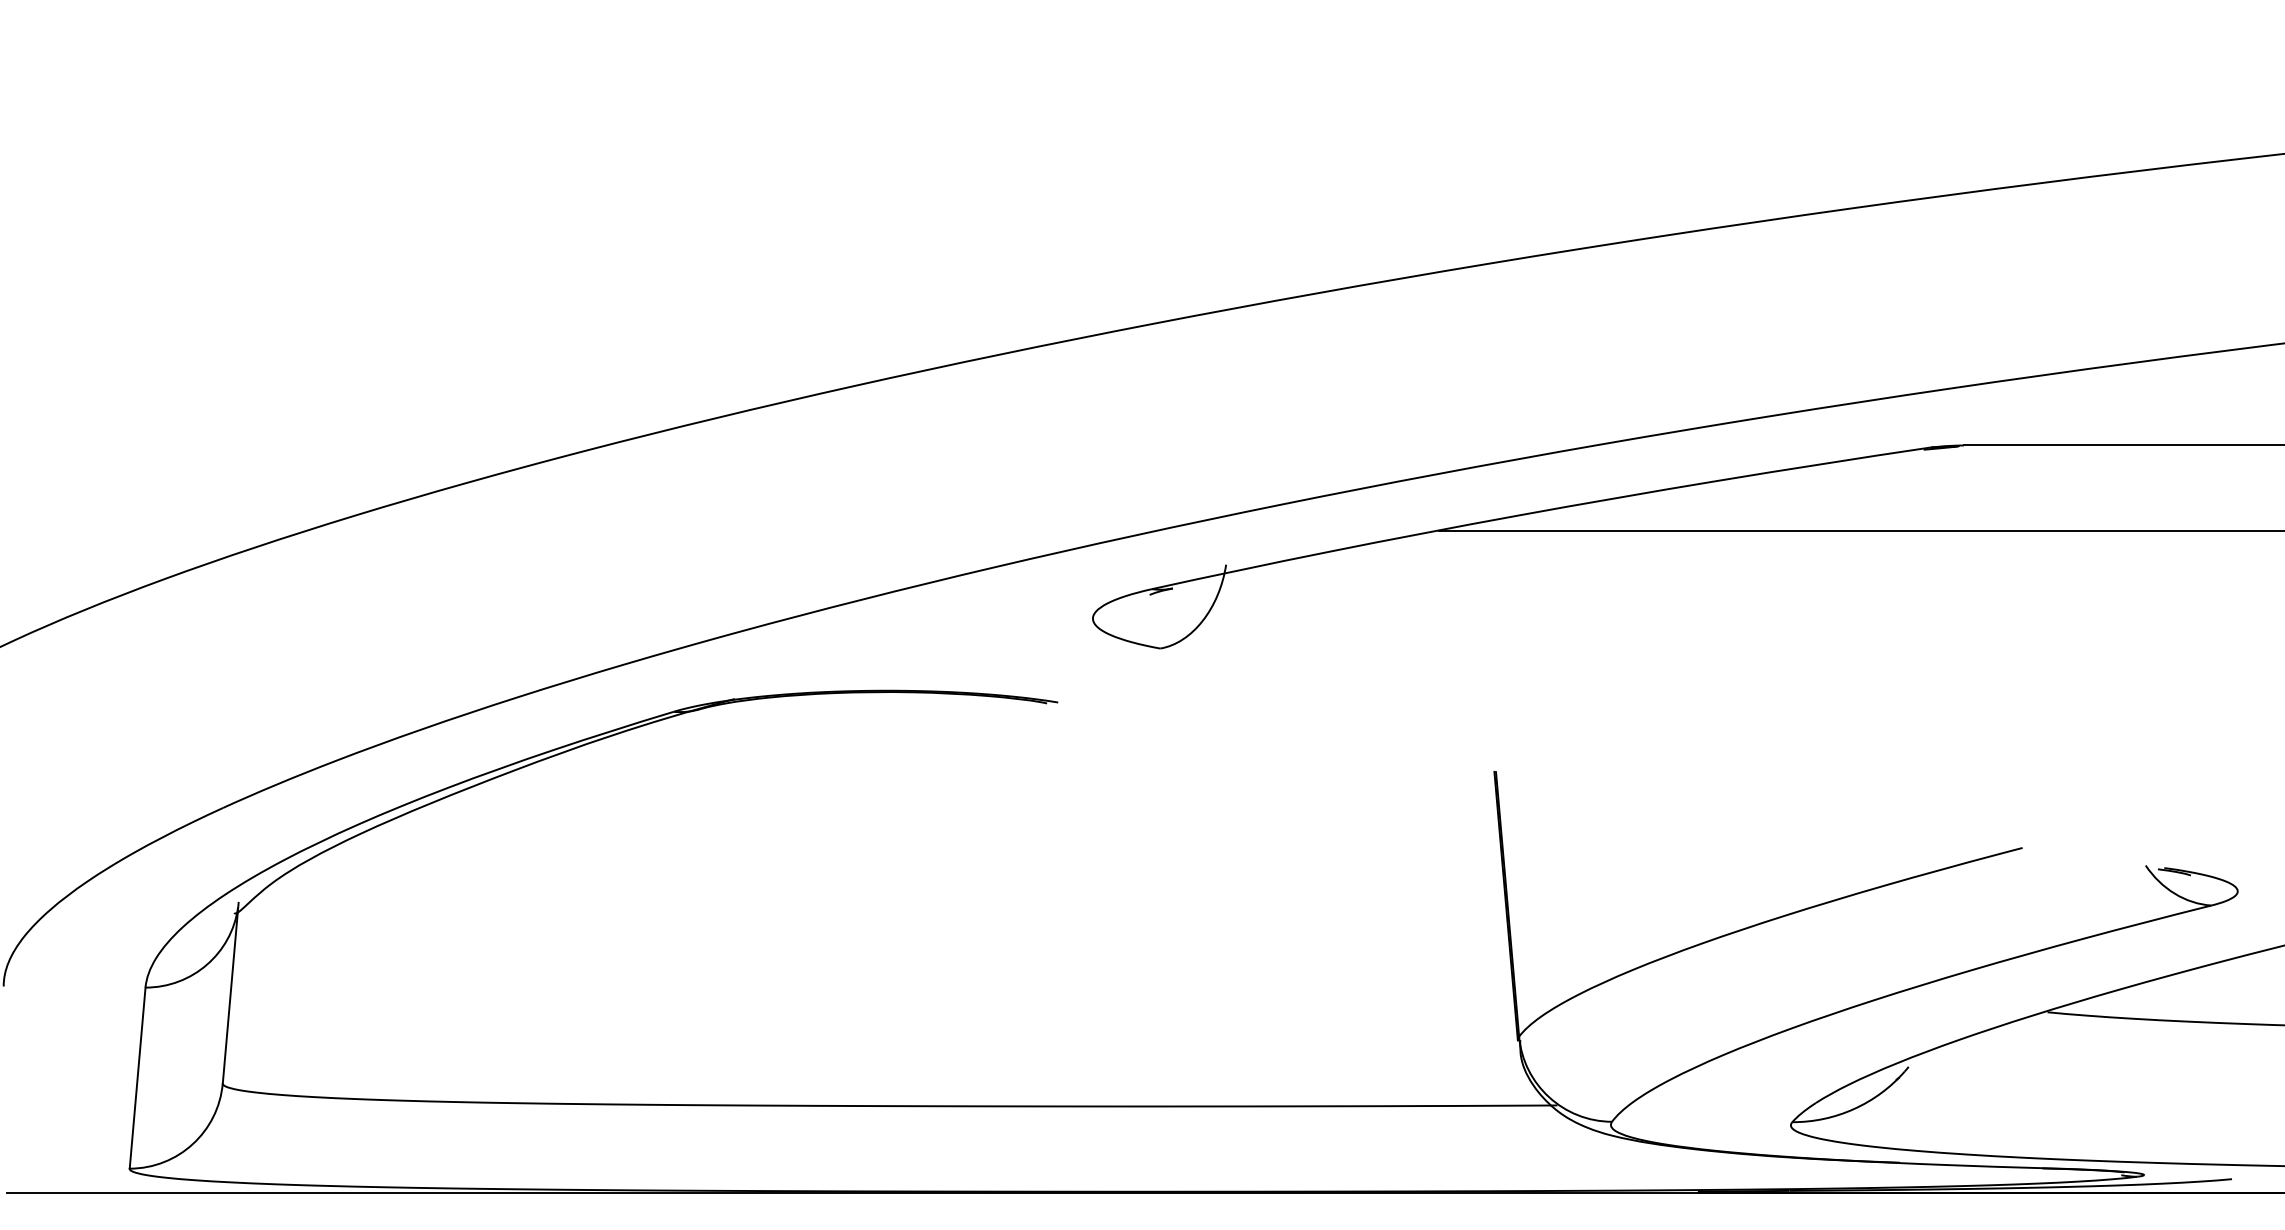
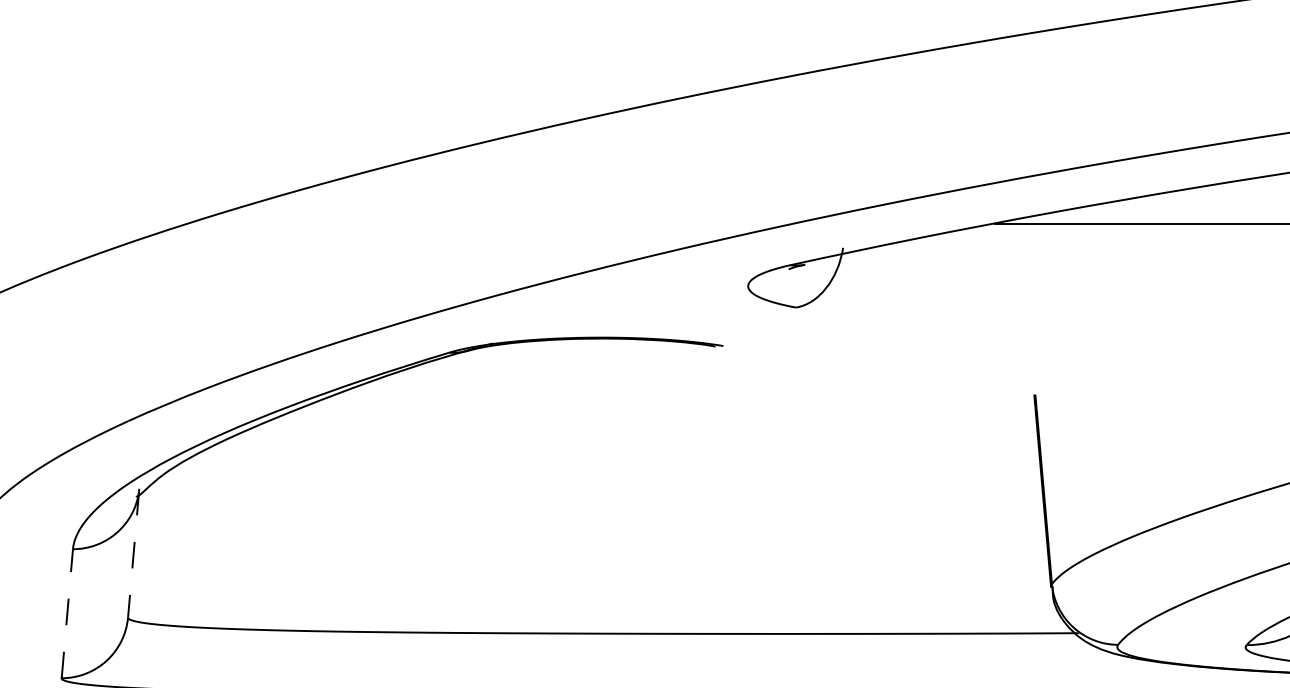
line: (230, 993) -> (133, 553), solid -> dashed
line: (137, 1078) -> (67, 613), solid -> dashed

